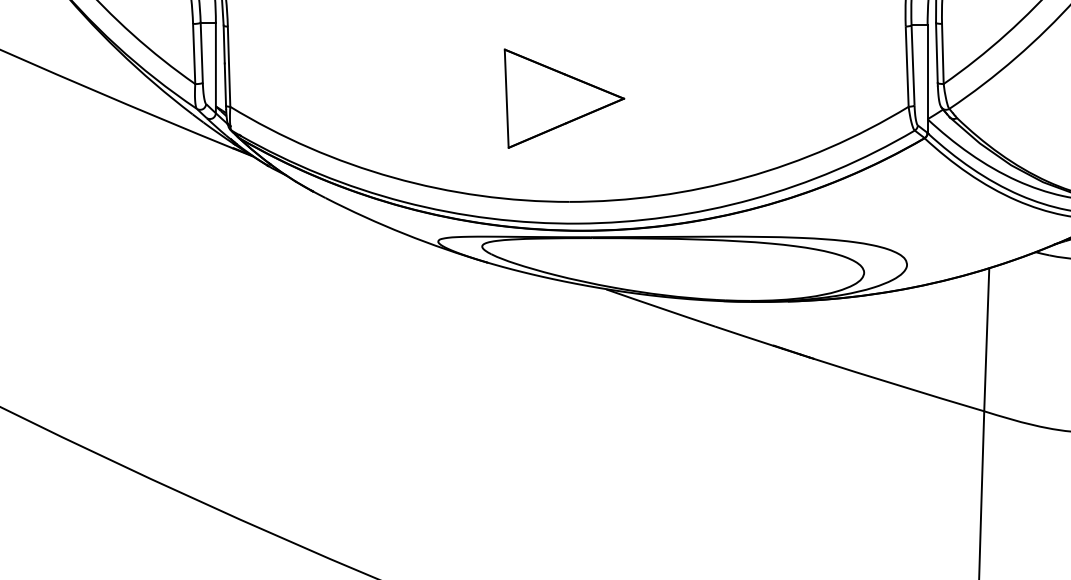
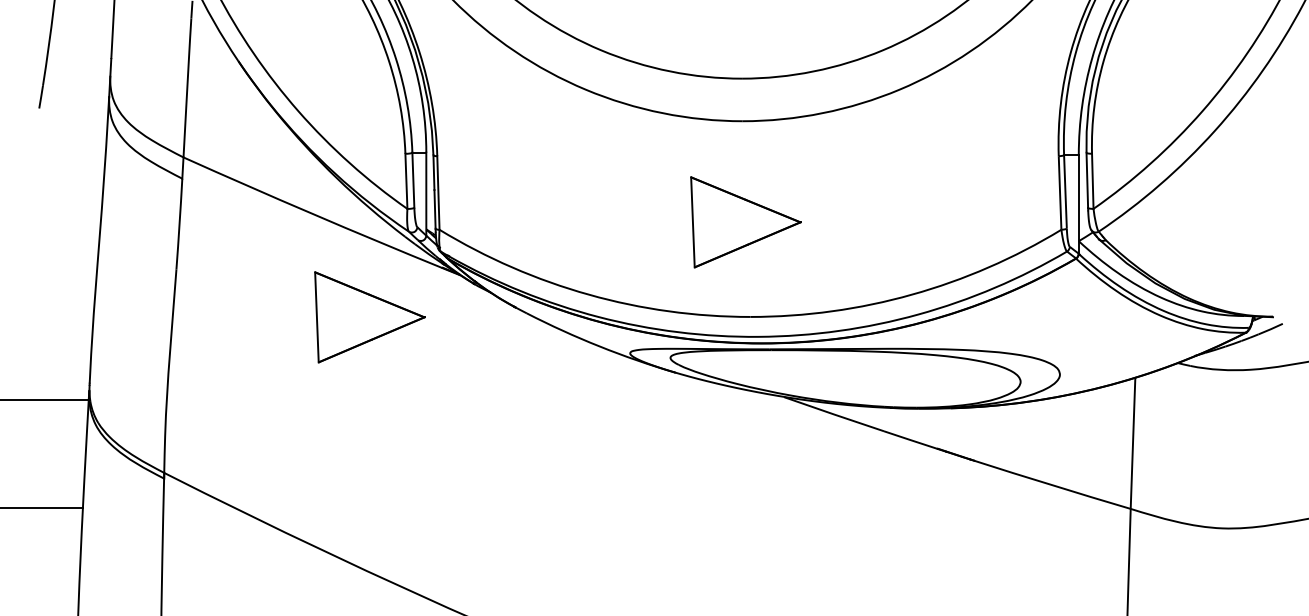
part: (153, 202) -> (369, 317), added

